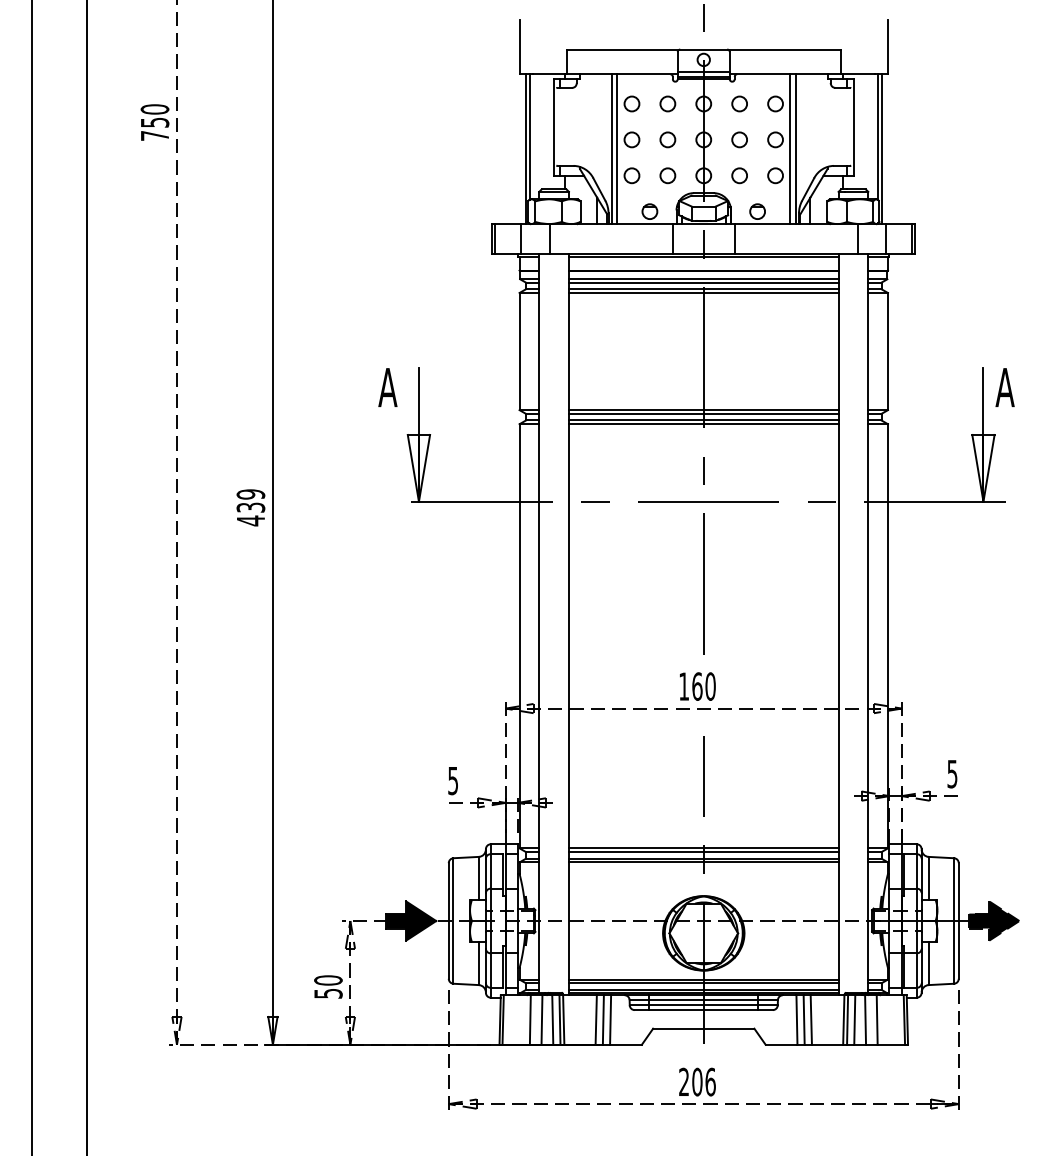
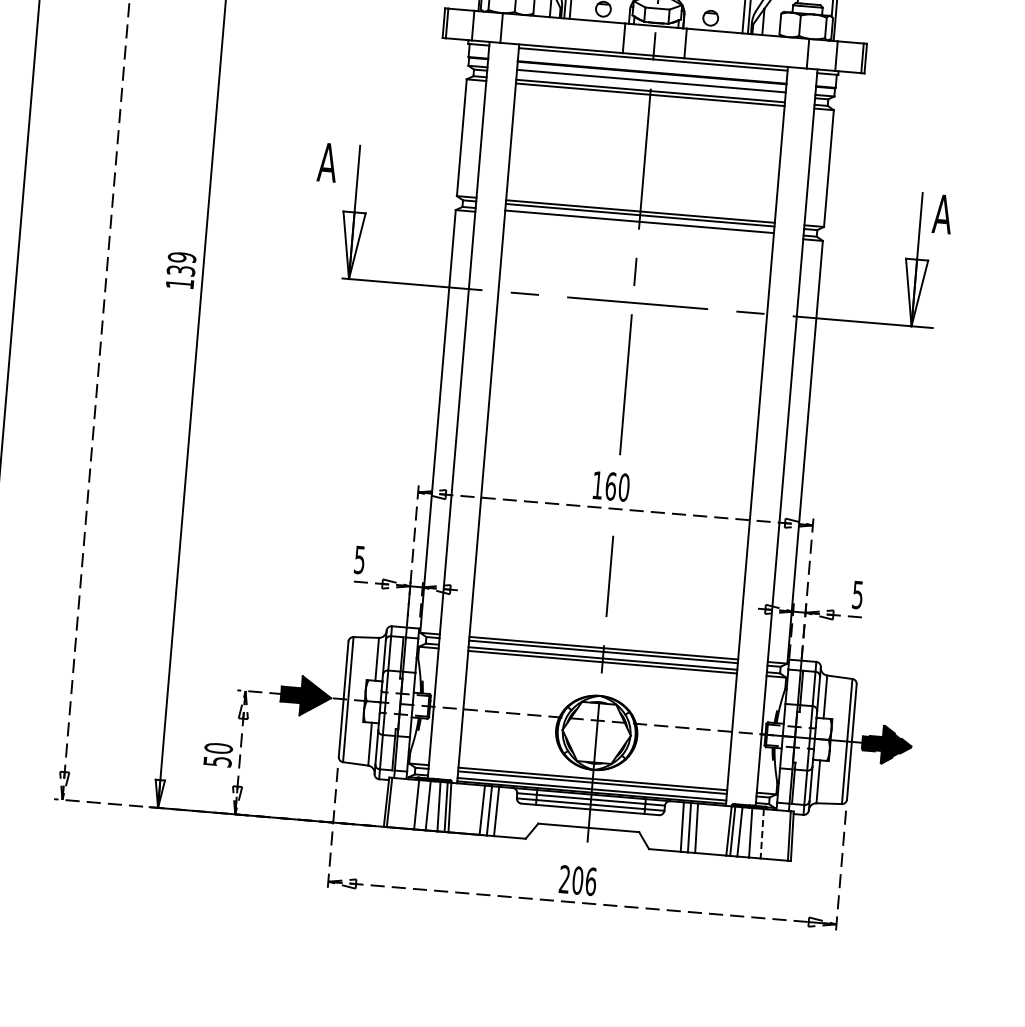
line: (703, 282) -> (650, 84), removed
line: (703, 424) -> (639, 225), removed
text: (250, 520) -> (179, 283), 439 -> 139
line: (877, 1020) -> (762, 834), solid -> dashed

